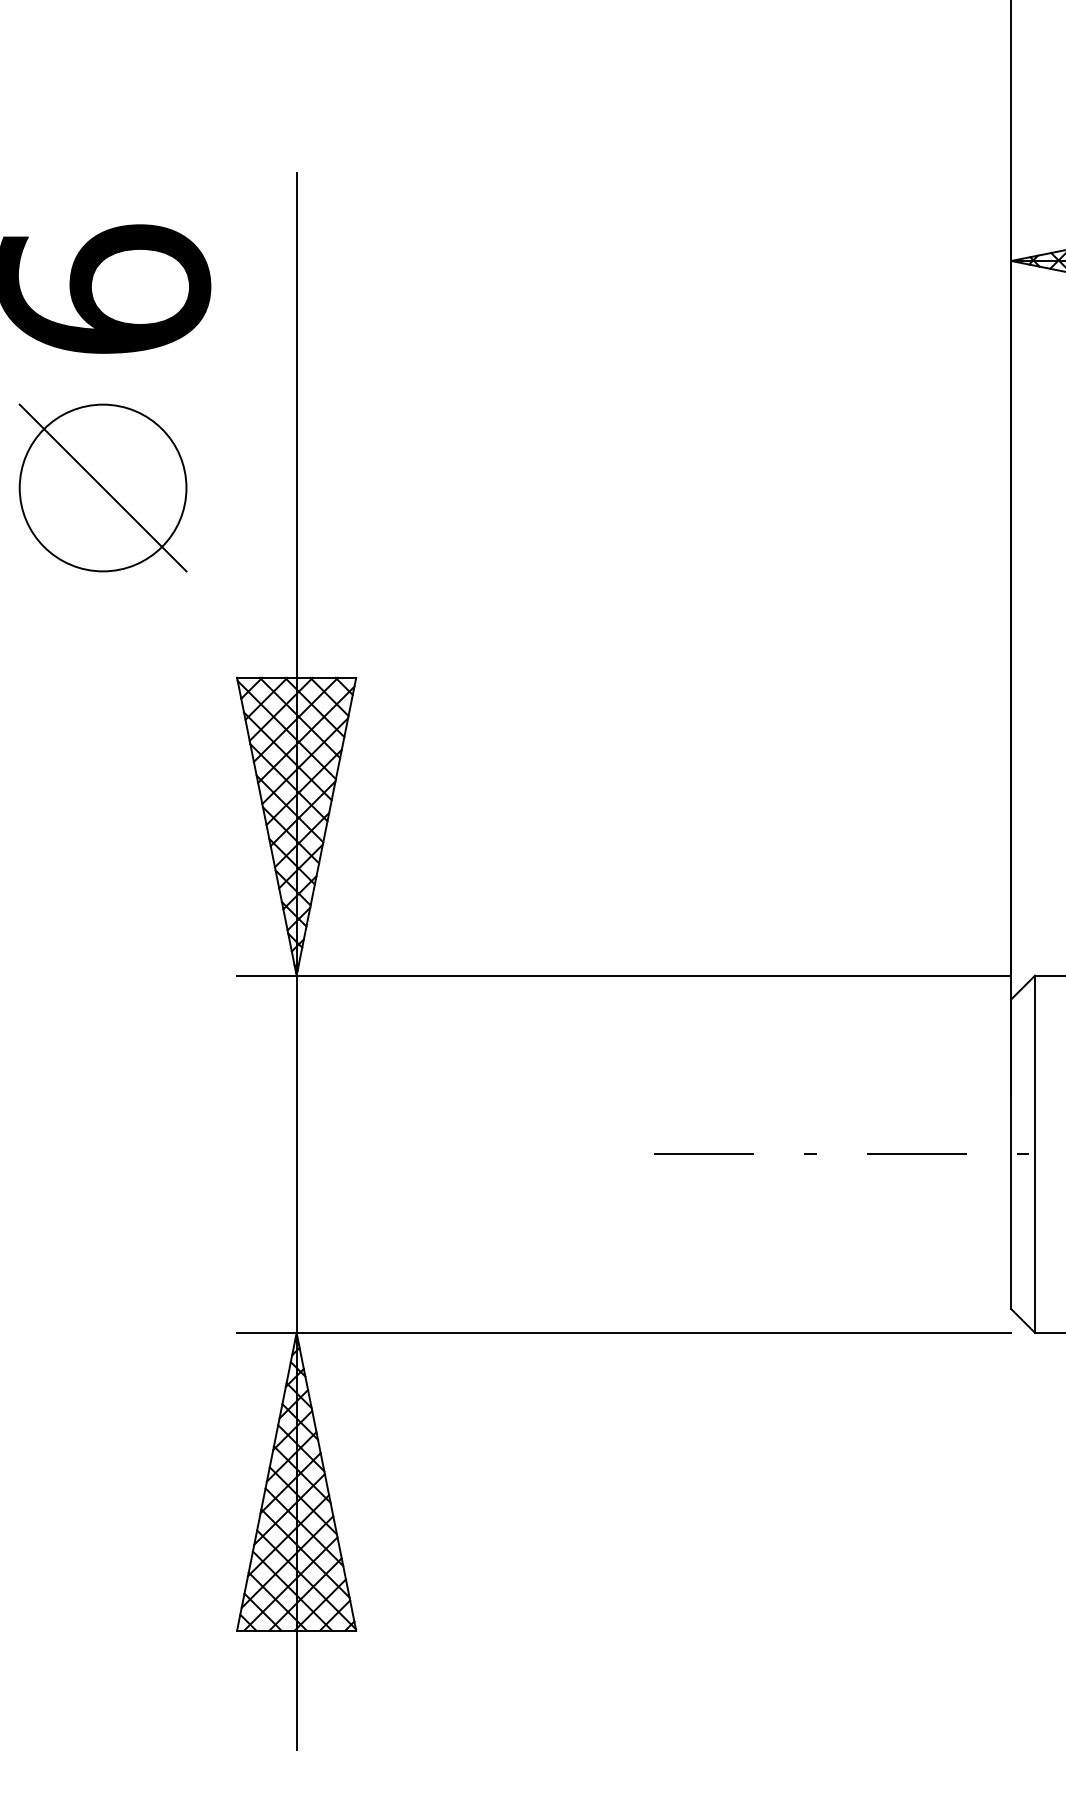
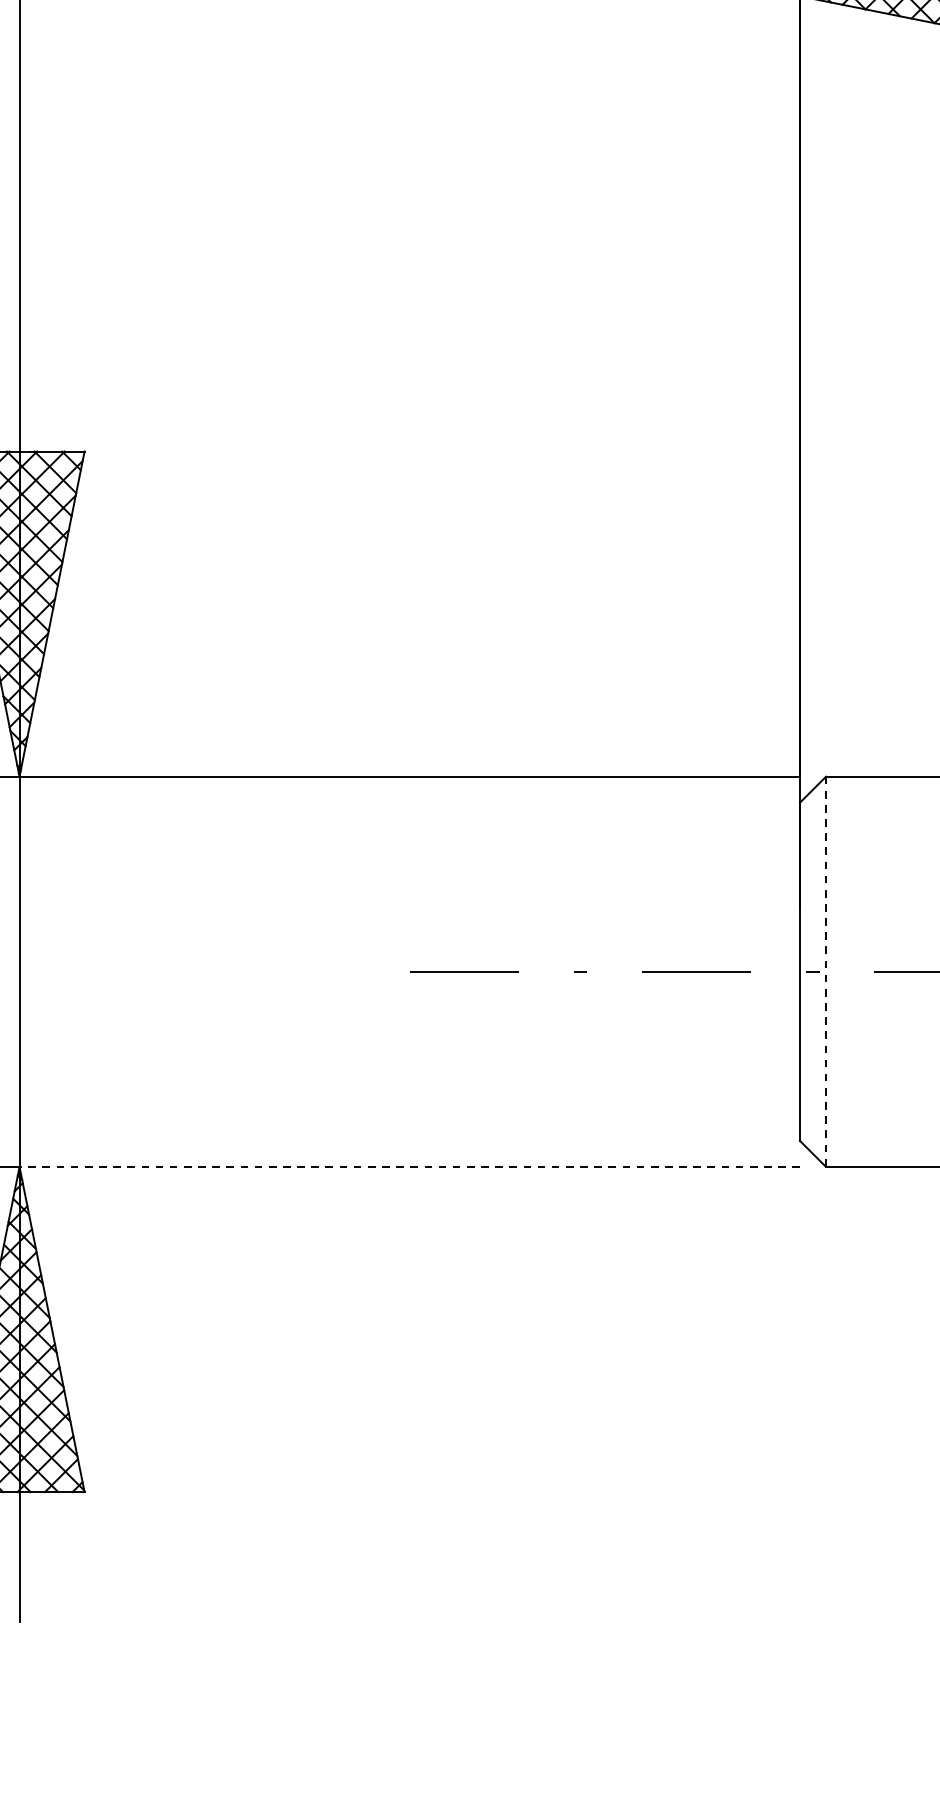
line: (1035, 1154) -> (826, 972), solid -> dashed
line: (653, 1332) -> (409, 1166), solid -> dashed

